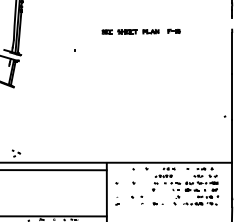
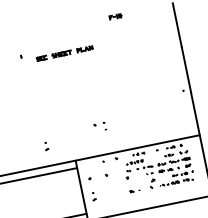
part: (130, 31) -> (64, 53), moved
part: (81, 142) -> (46, 145), added
part: (137, 199) -> (100, 126), moved

